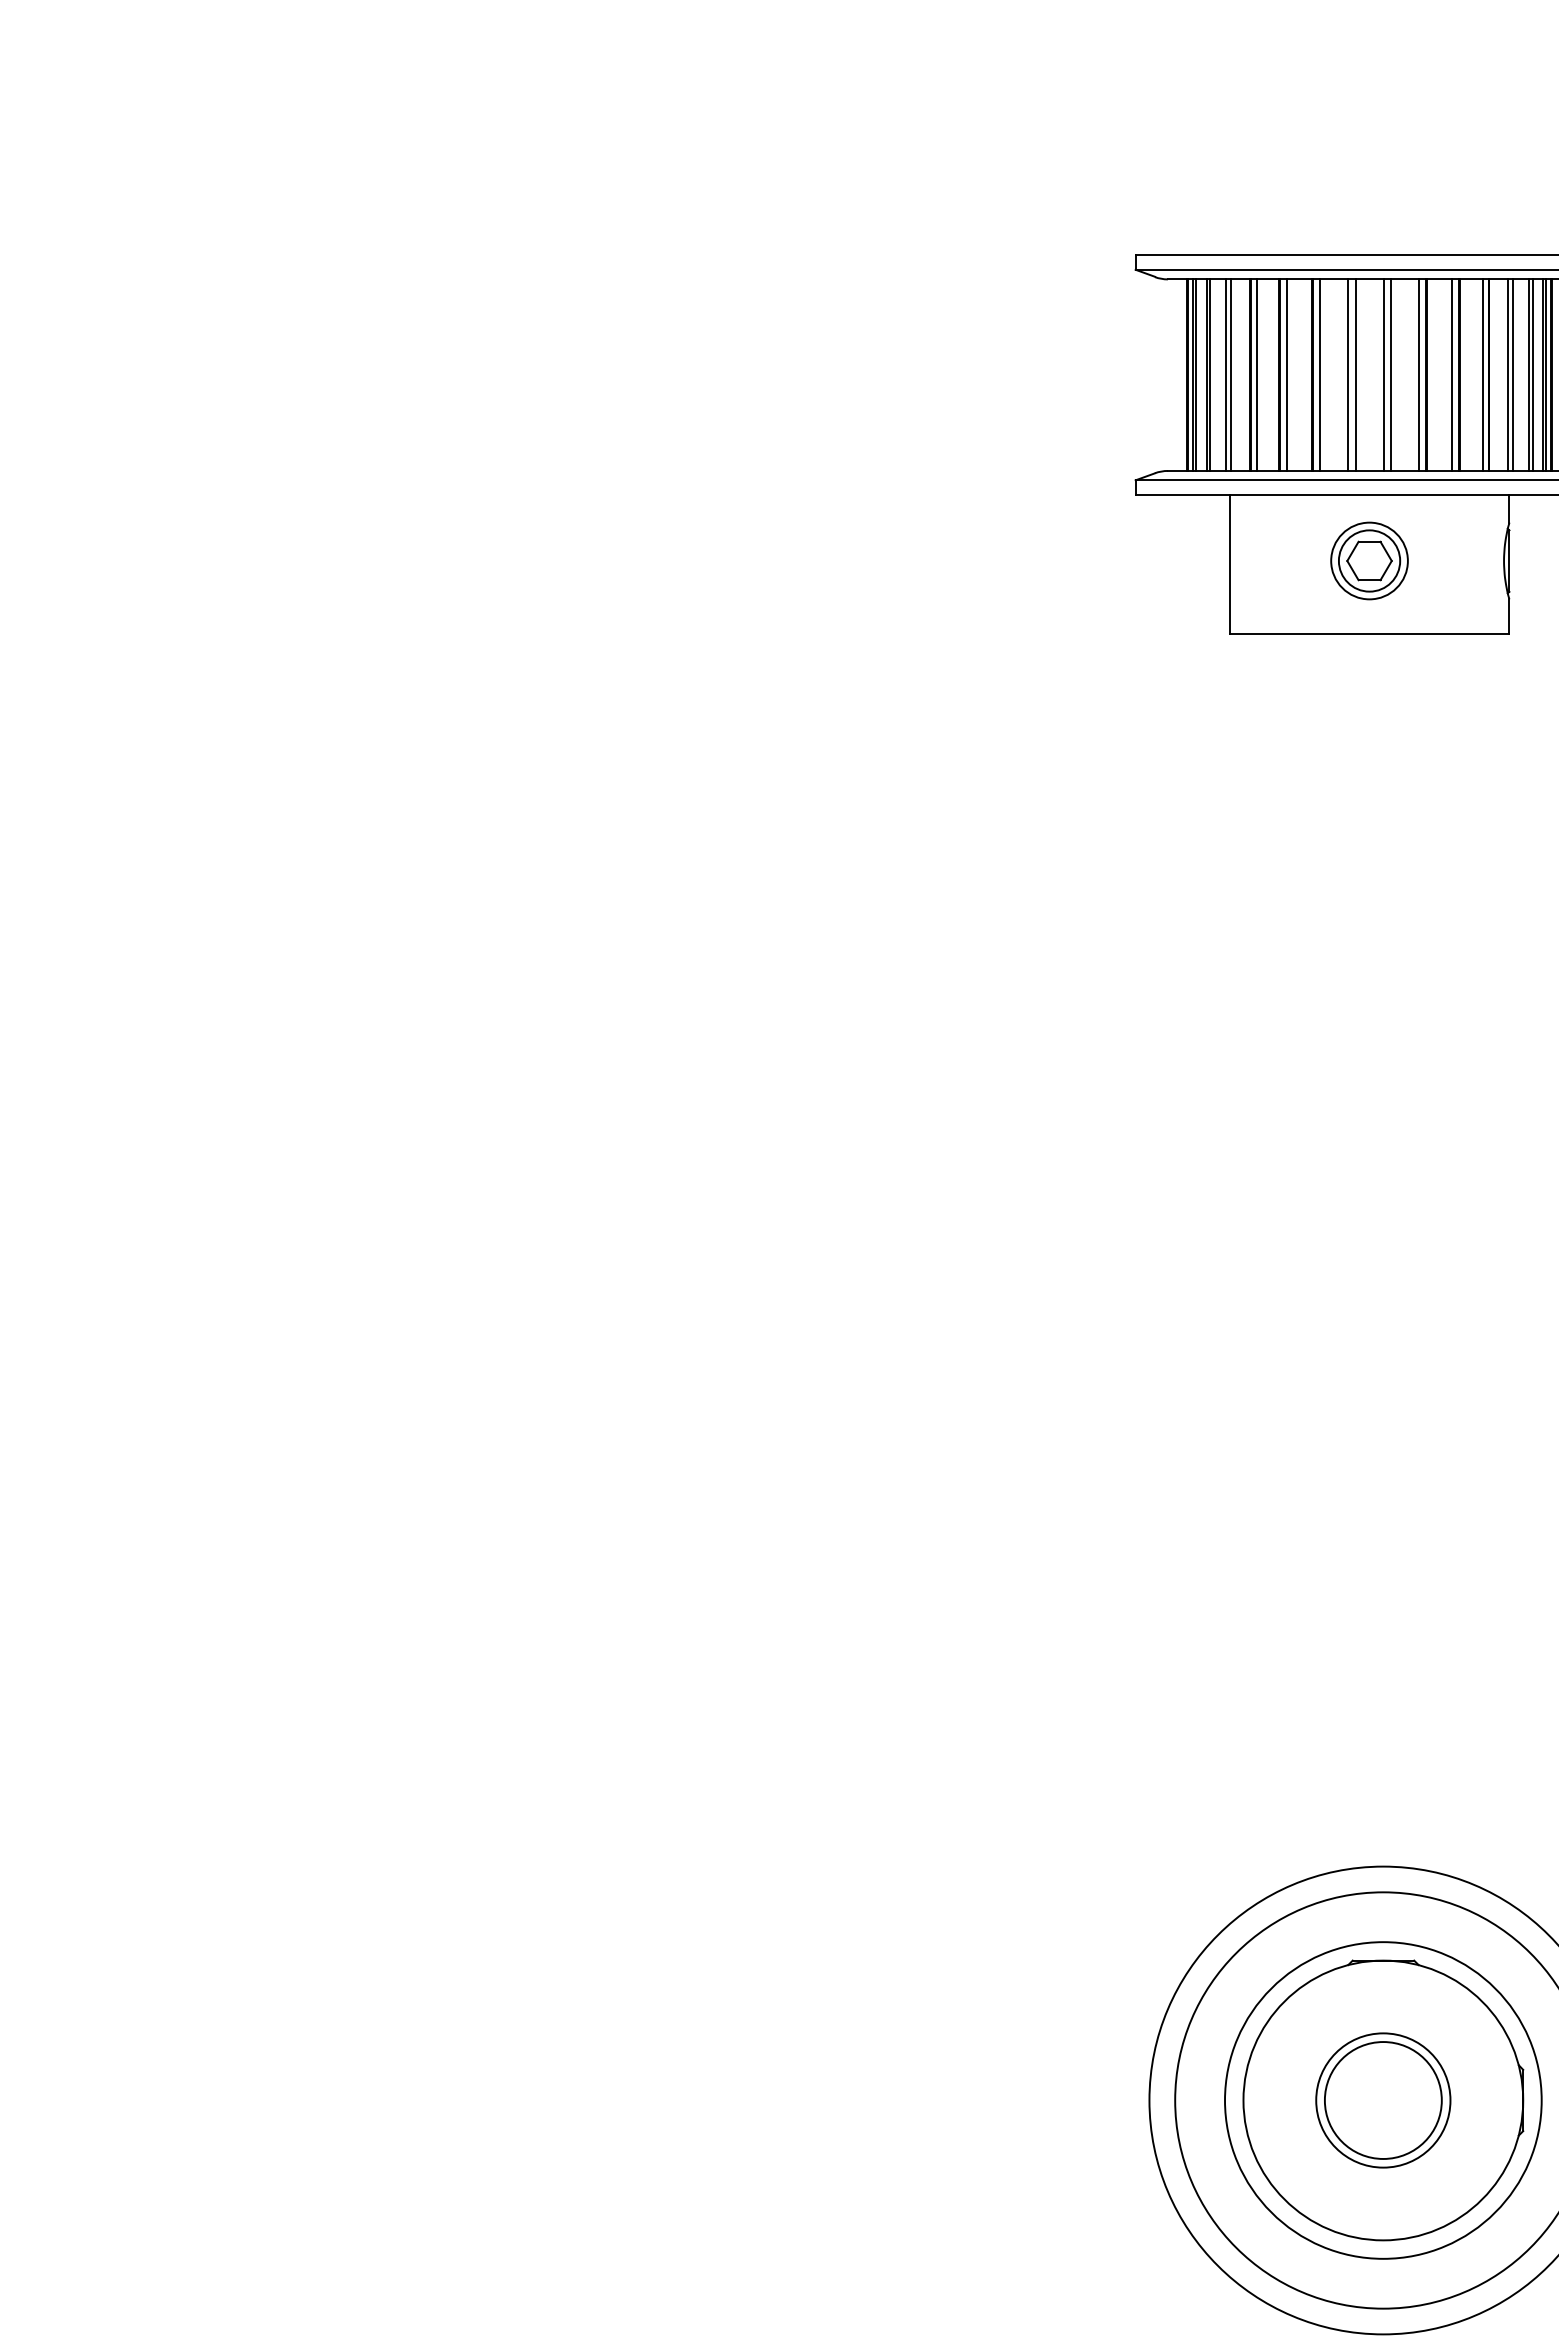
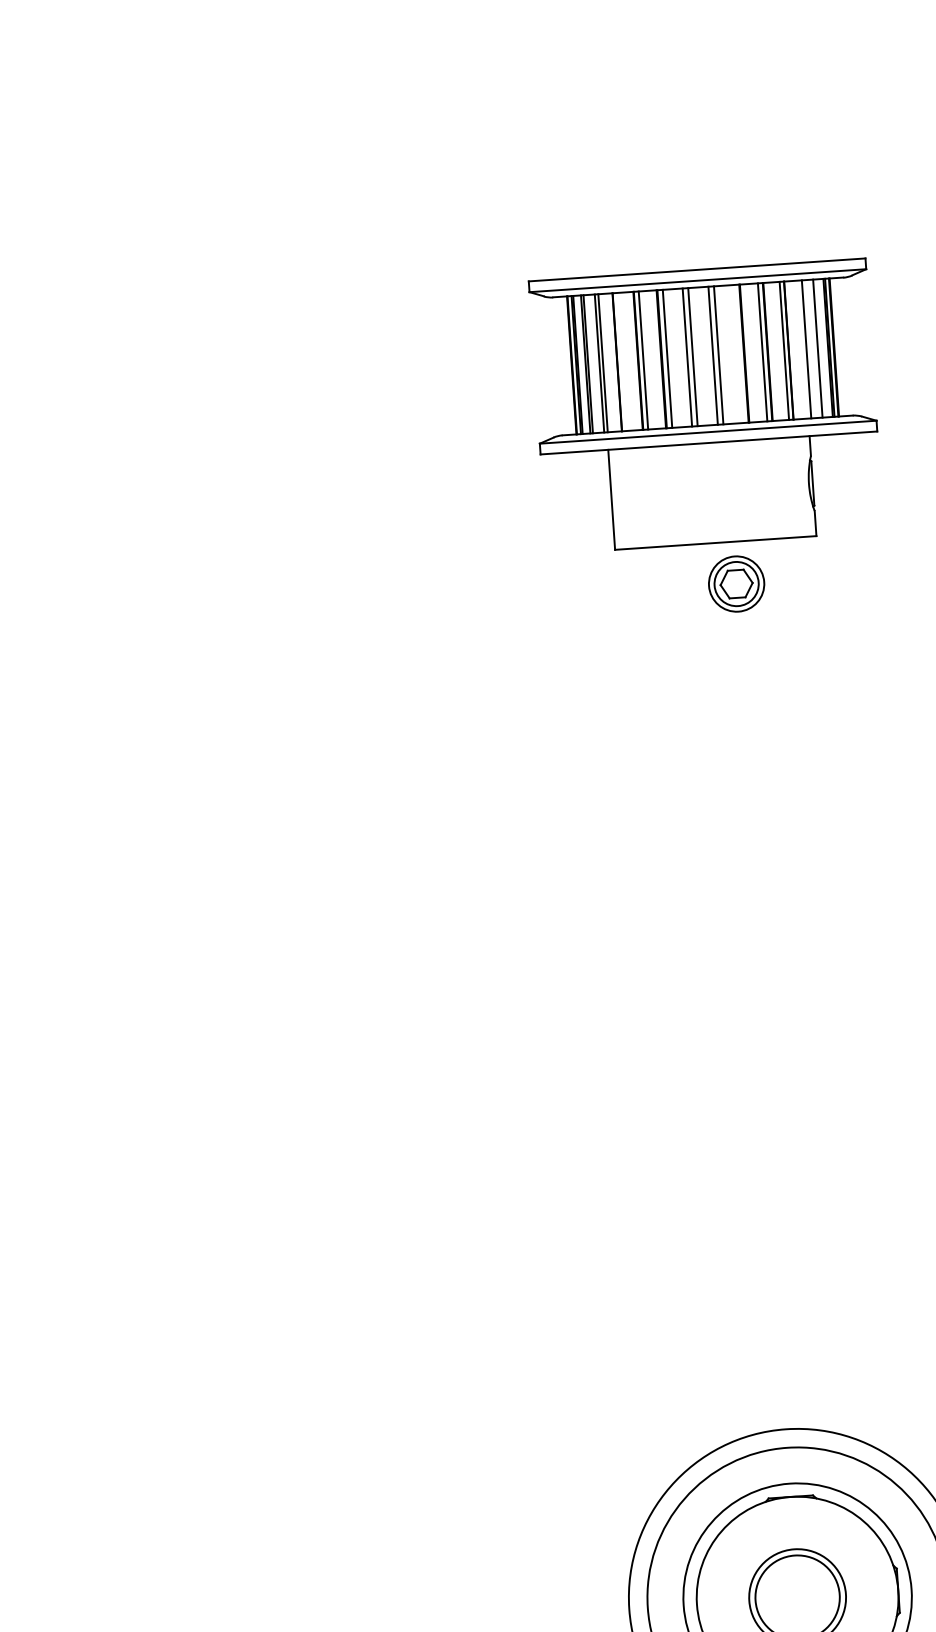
line: (1256, 374) -> (621, 361), removed
line: (1418, 374) -> (738, 353), removed
line: (1508, 374) -> (803, 349), removed
line: (1532, 374) -> (820, 348), removed
part: (1369, 560) -> (736, 583), moved

